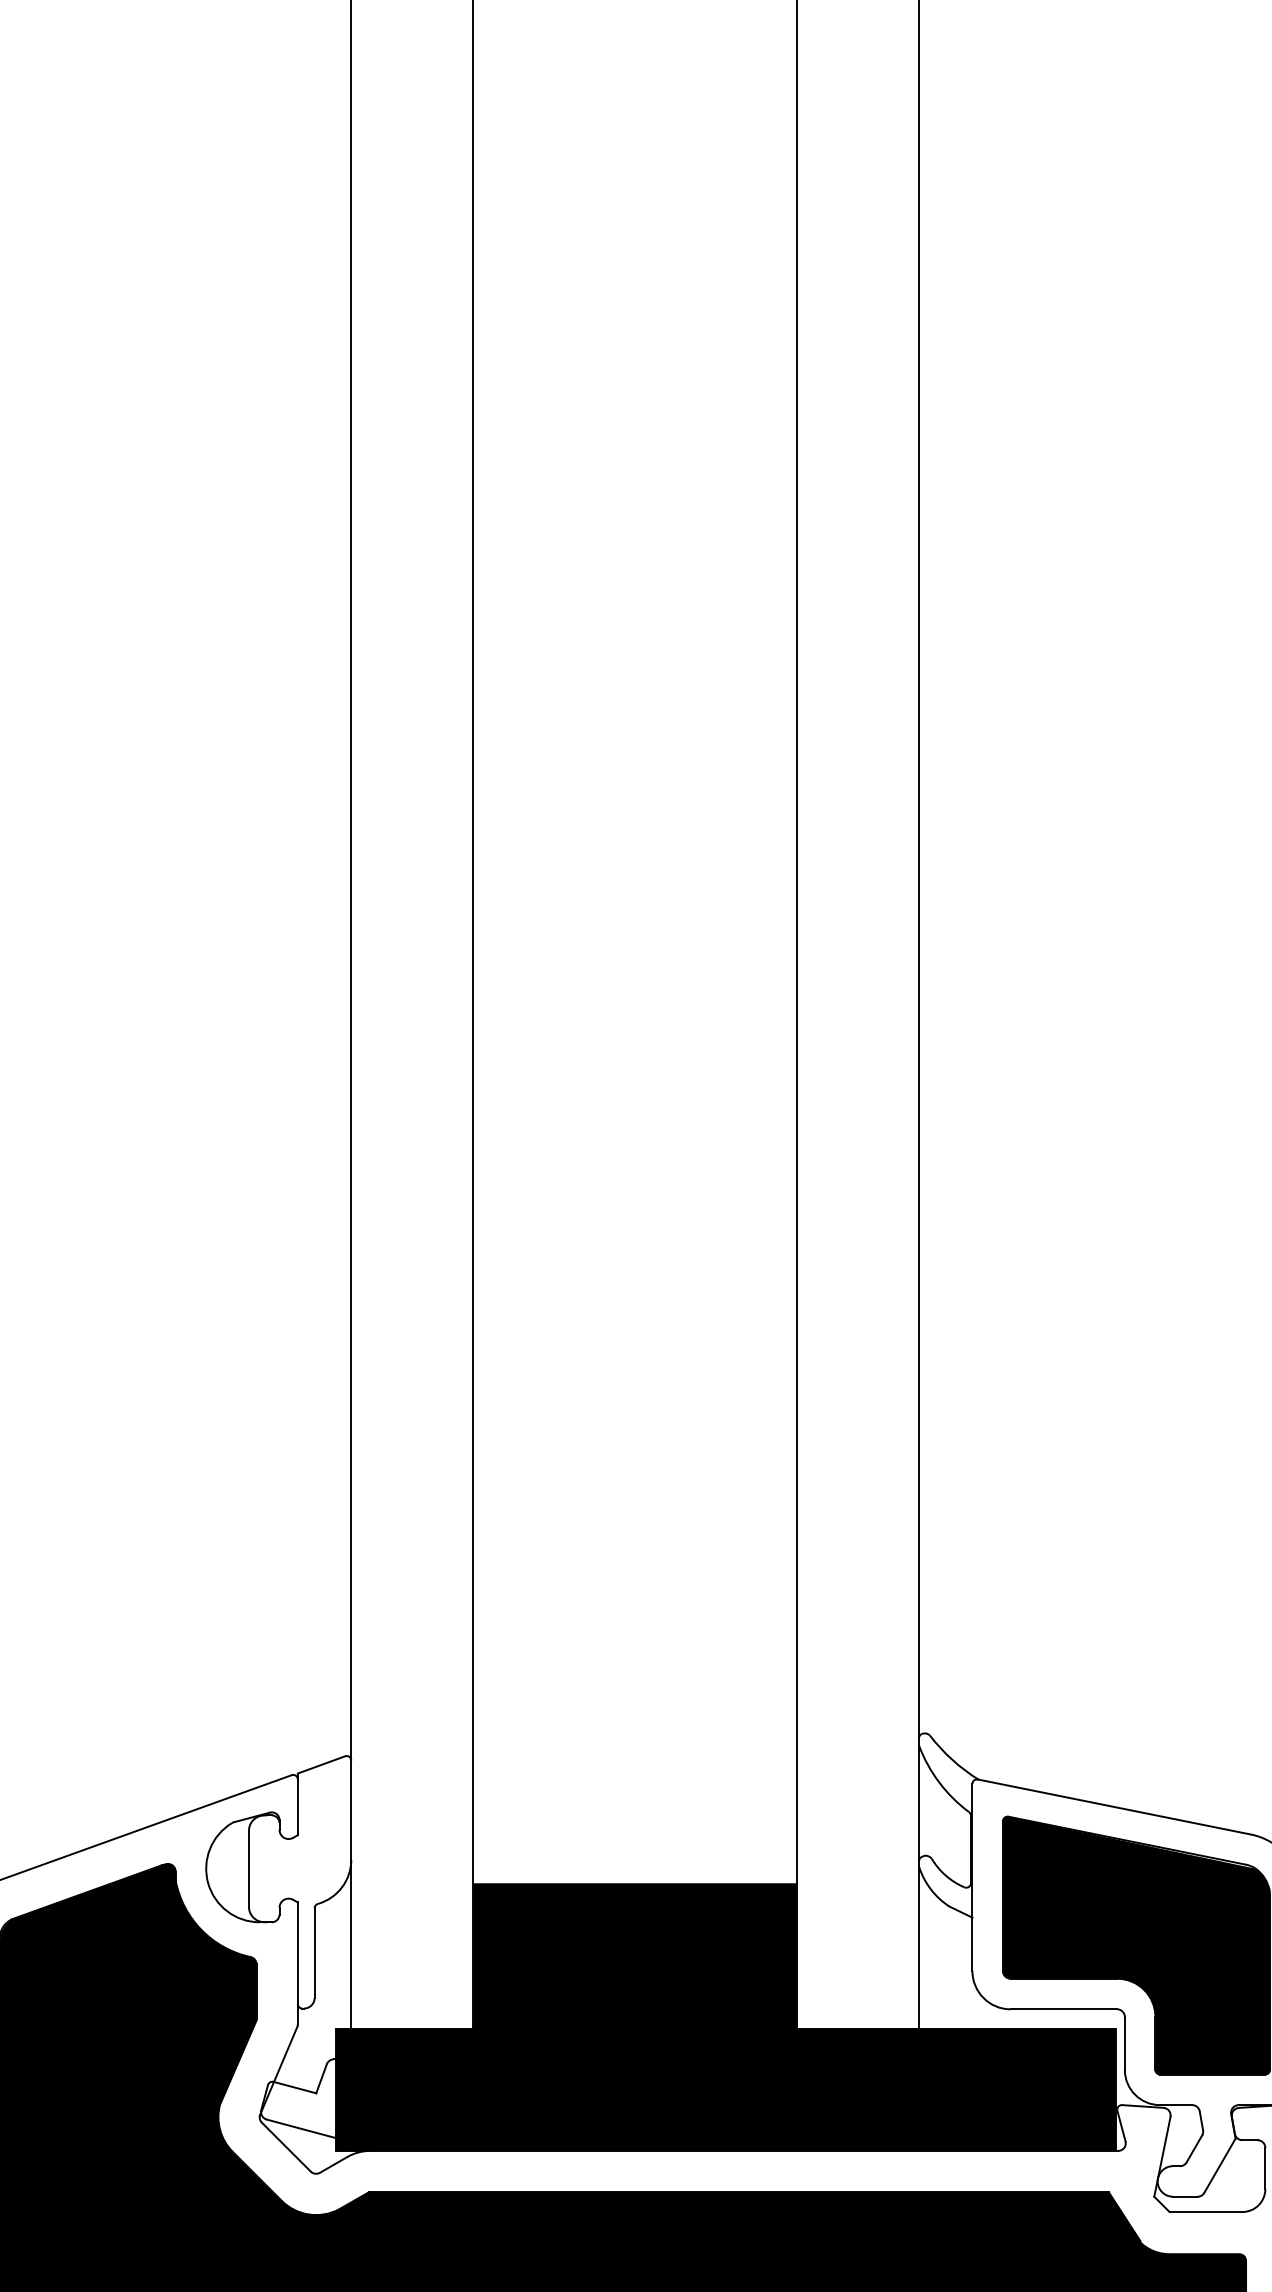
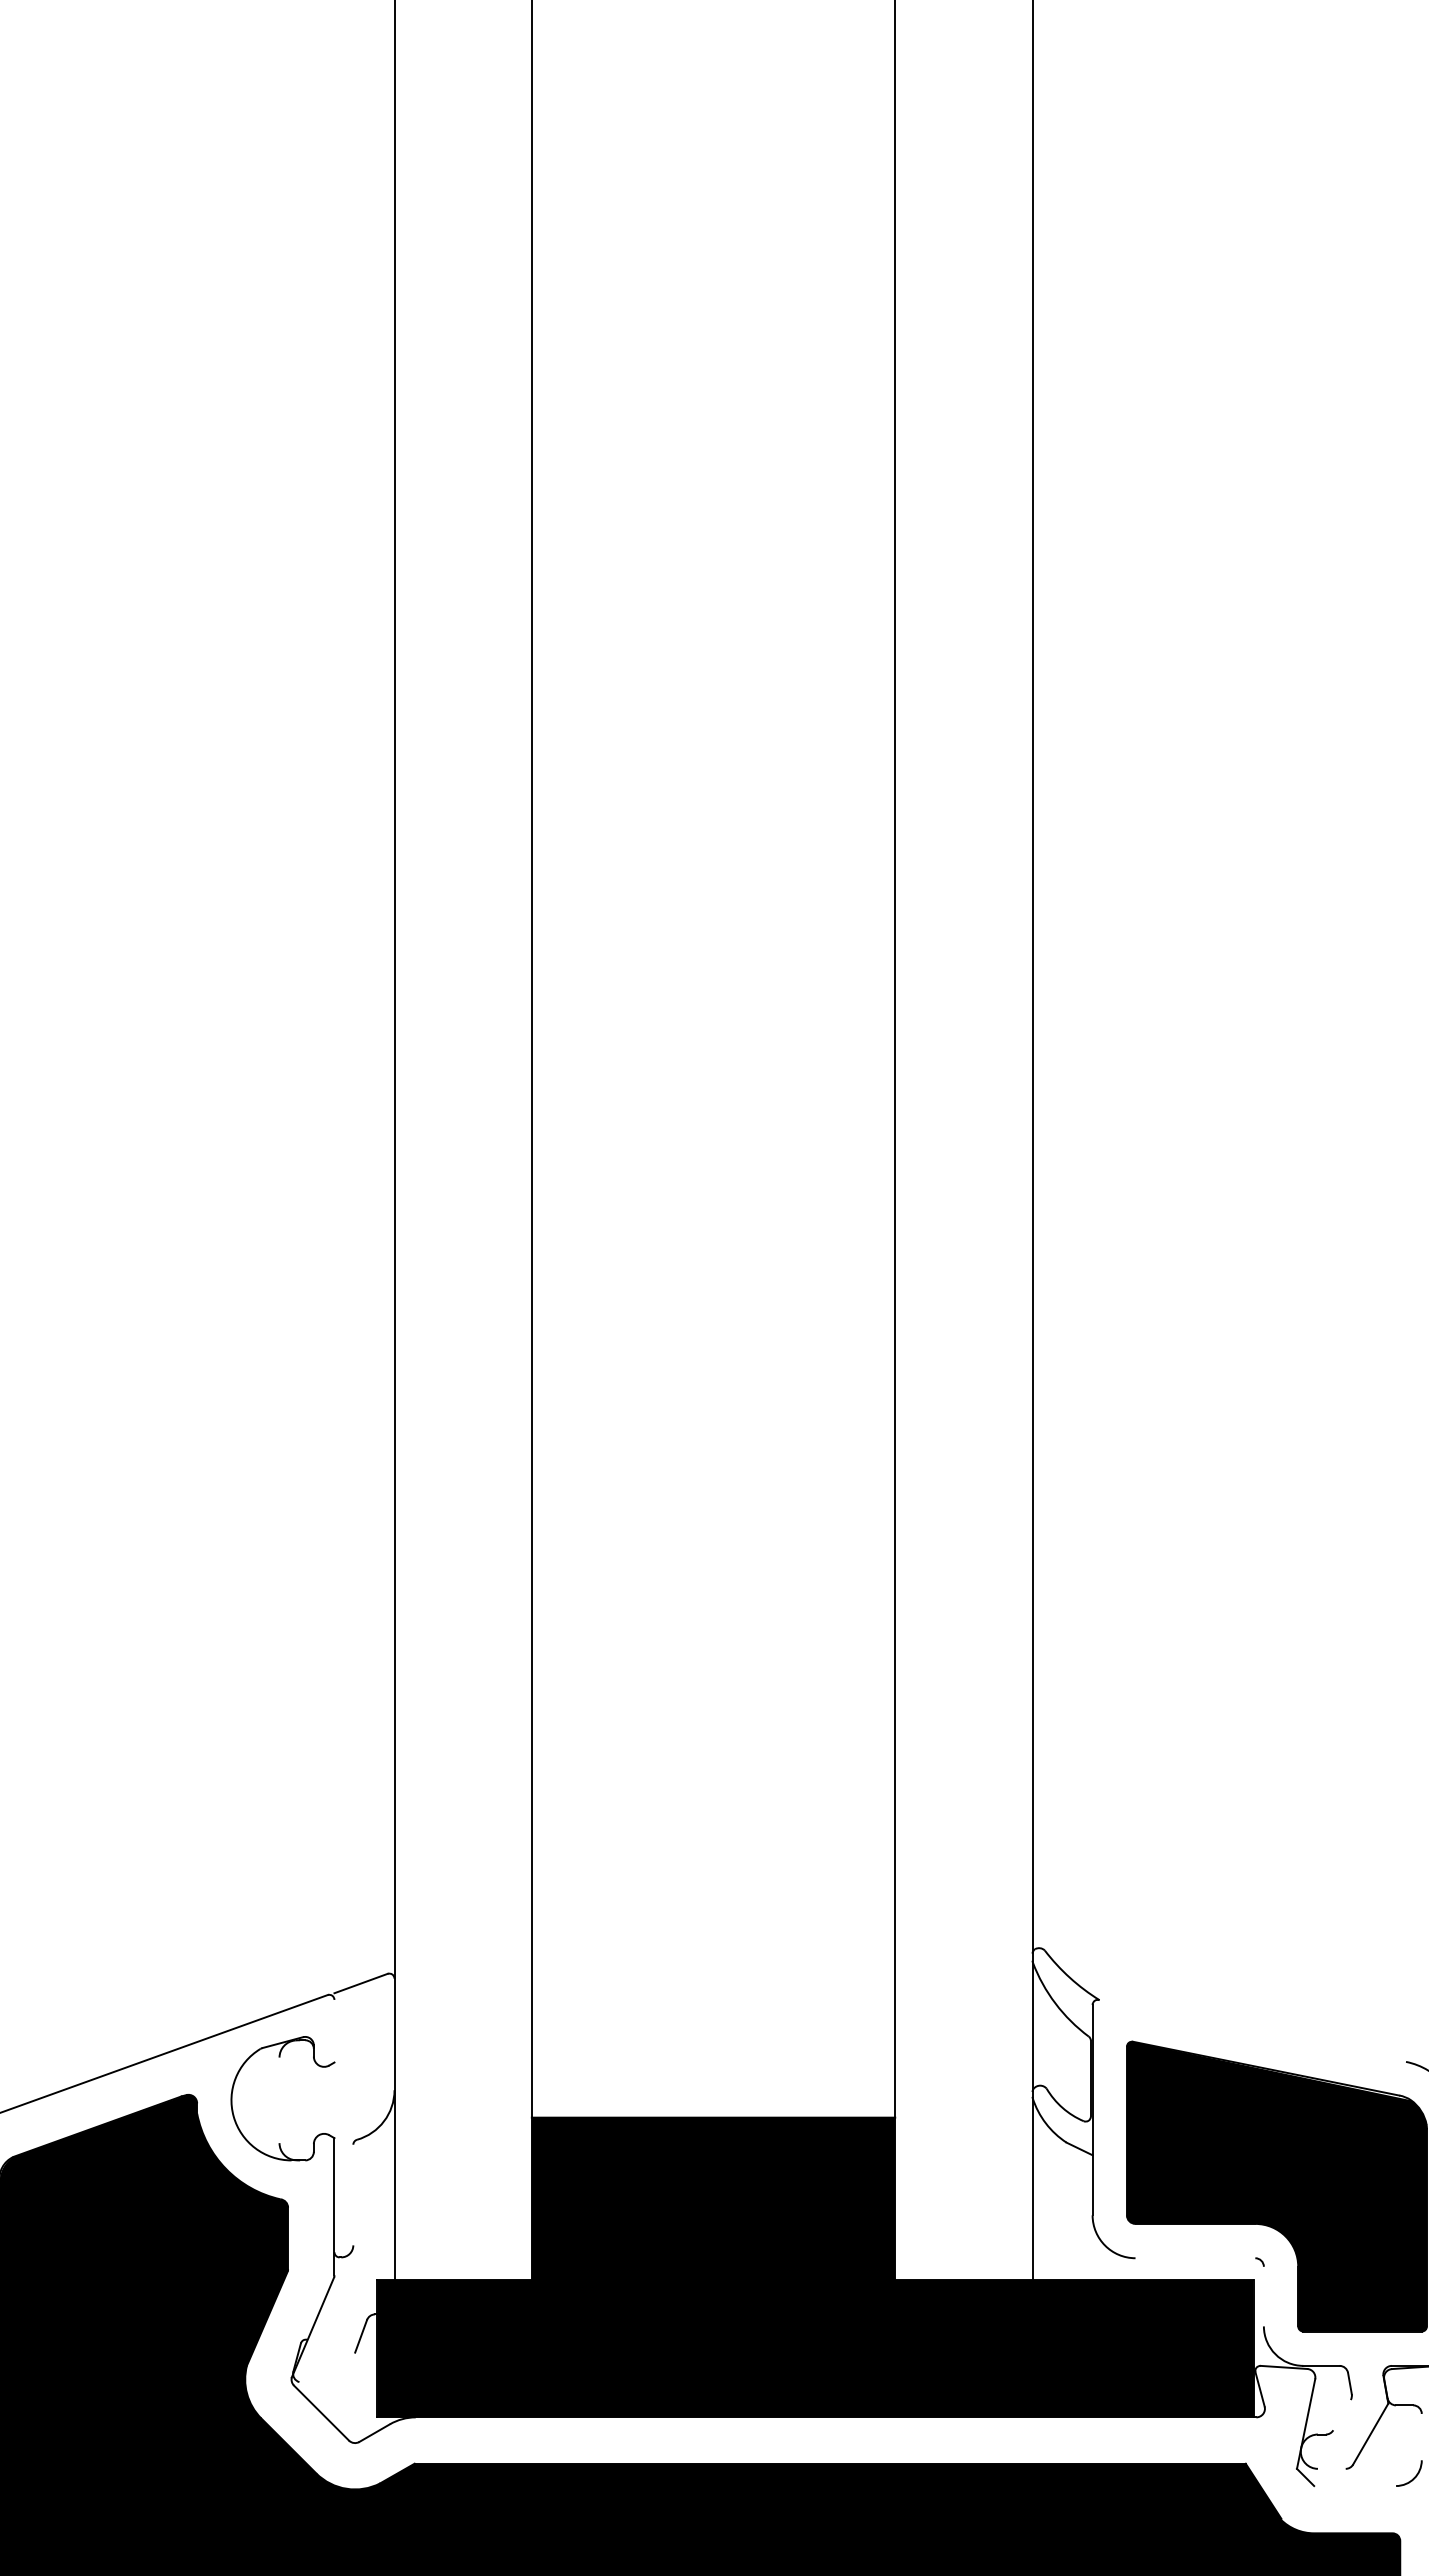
line: (297, 1804) -> (334, 2027), removed
line: (1114, 1806) -> (1252, 2030), removed
line: (248, 1868) -> (279, 2100), removed
line: (314, 1952) -> (353, 2194), removed
line: (1063, 2009) -> (1195, 2258), removed
line: (1124, 2043) -> (1263, 2296), removed
line: (295, 2086) -> (331, 2345), removed
line: (301, 2128) -> (338, 2392), removed
line: (1193, 2149) -> (1341, 2415), removed
line: (1265, 2167) -> (1421, 2436), removed
line: (1185, 2196) -> (1331, 2468), removed
line: (1206, 2212) -> (1355, 2486), removed

